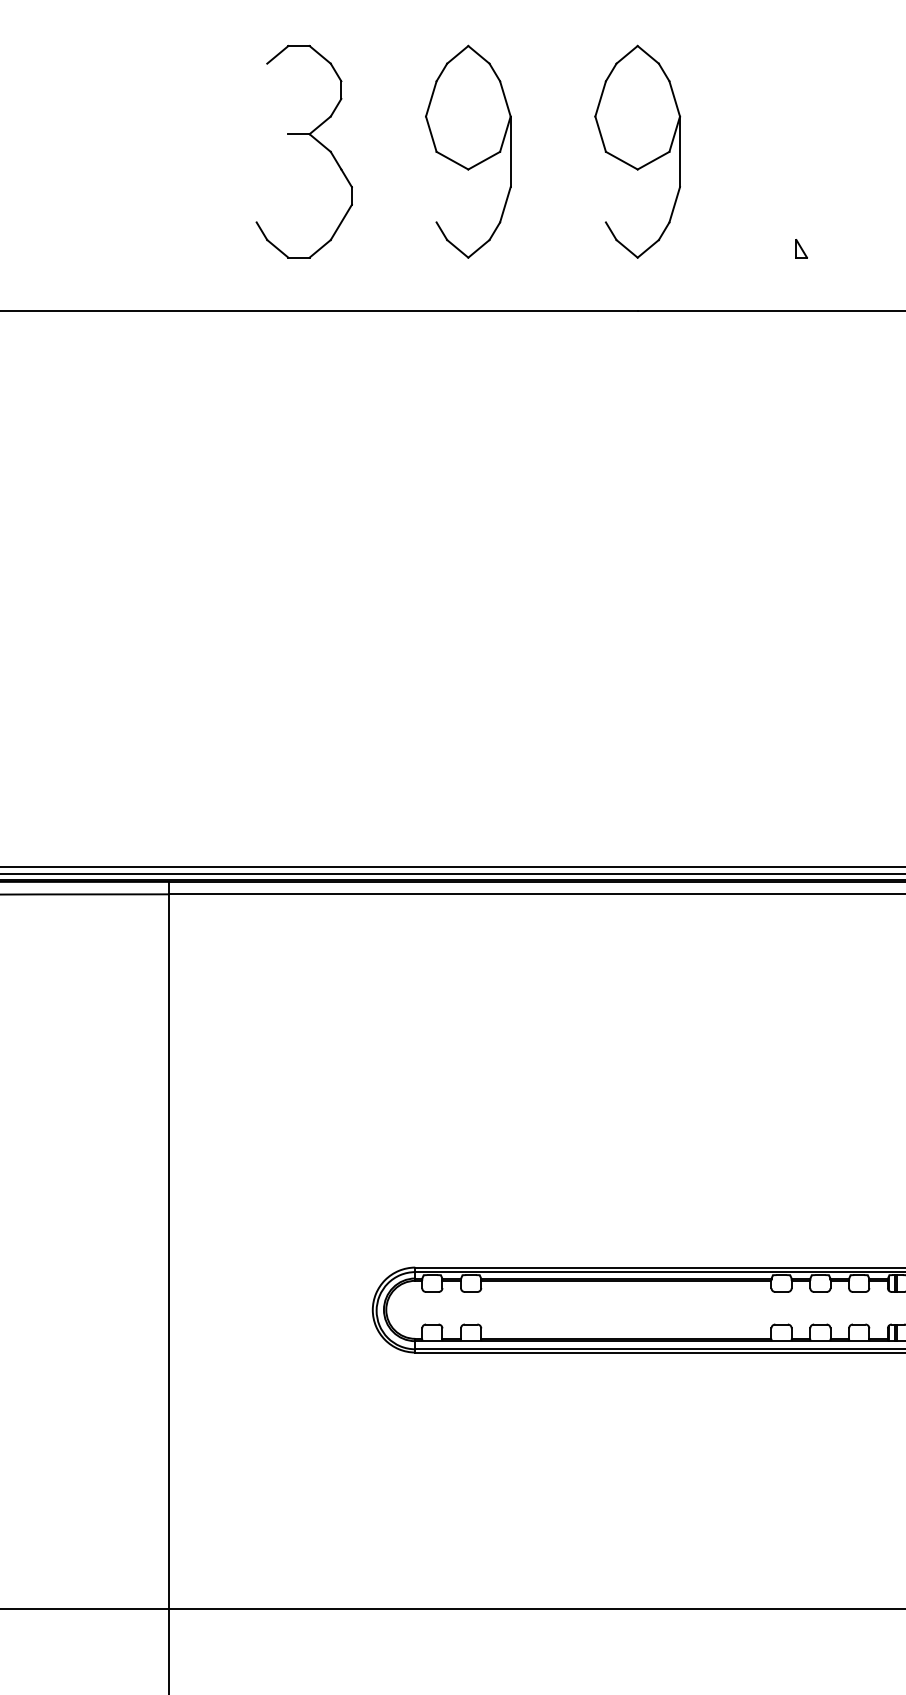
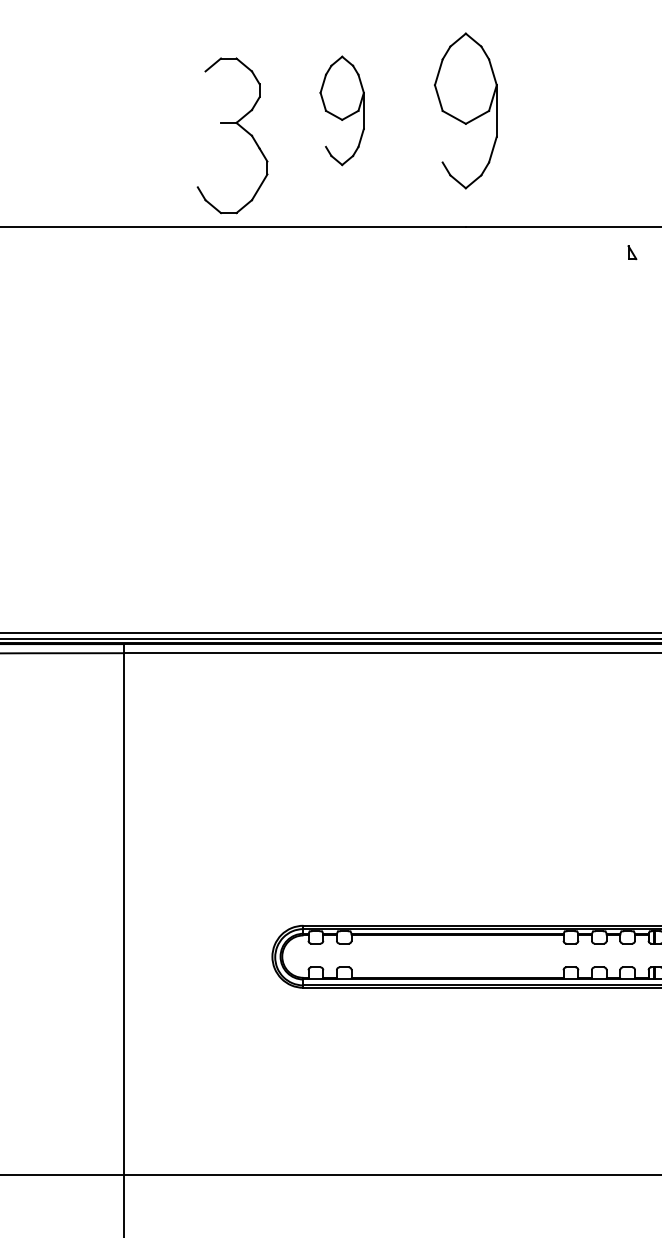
part: (311, 137) -> (237, 125), moved
part: (468, 151) -> (342, 110), size x0.7
part: (801, 248) -> (632, 252), moved

